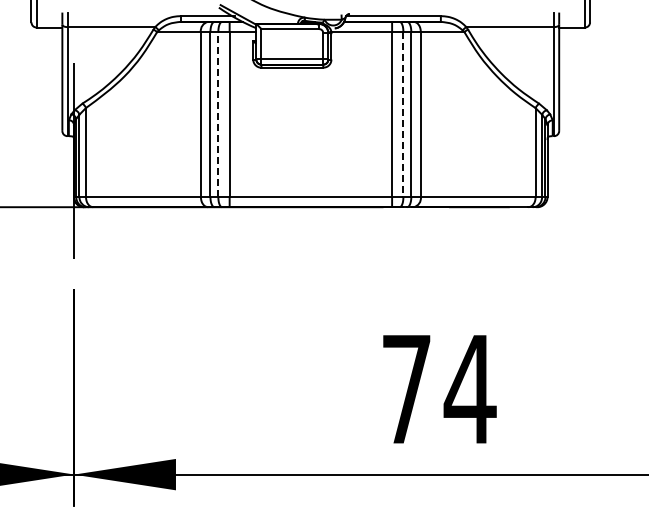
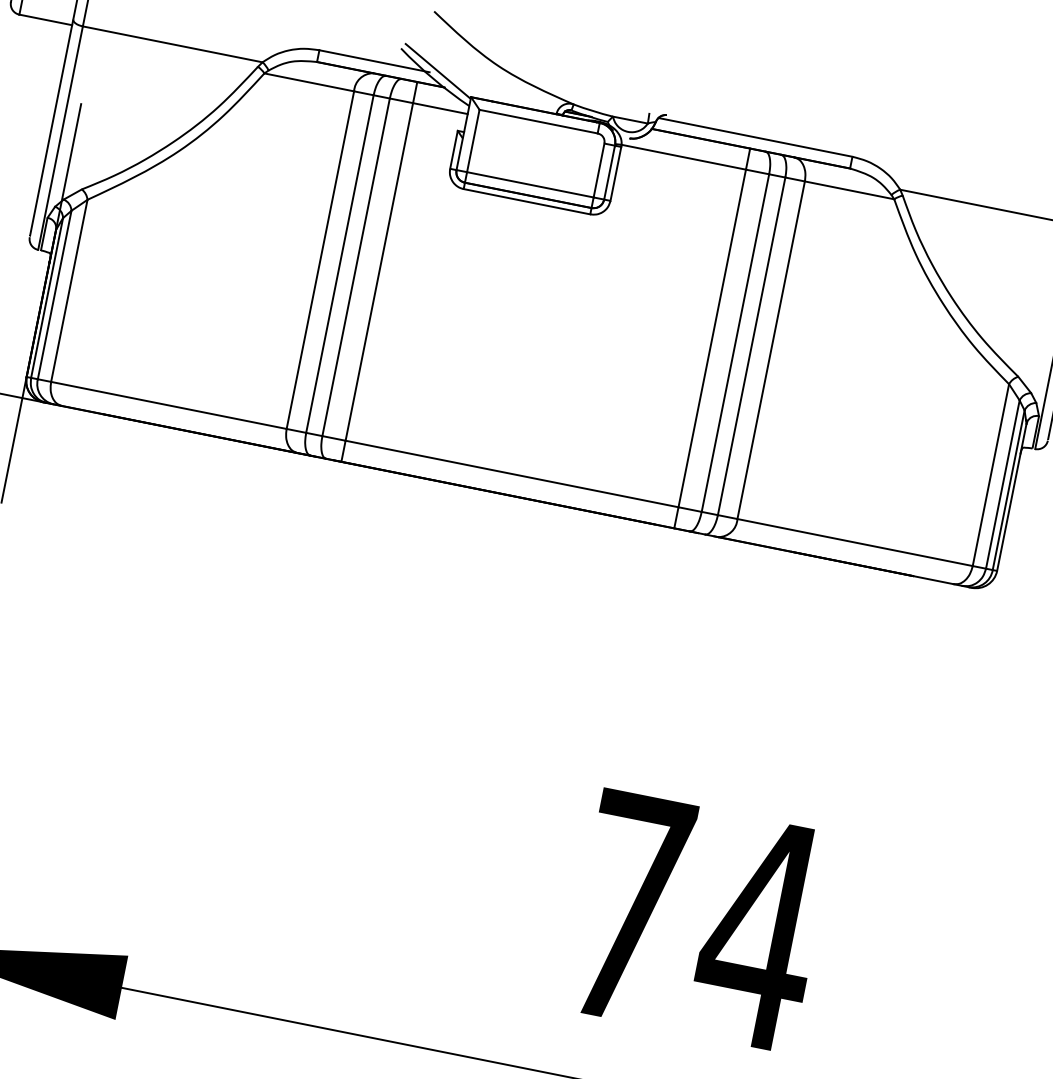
line: (218, 114) -> (356, 267), dashed -> solid
line: (403, 115) -> (735, 345), dashed -> solid

